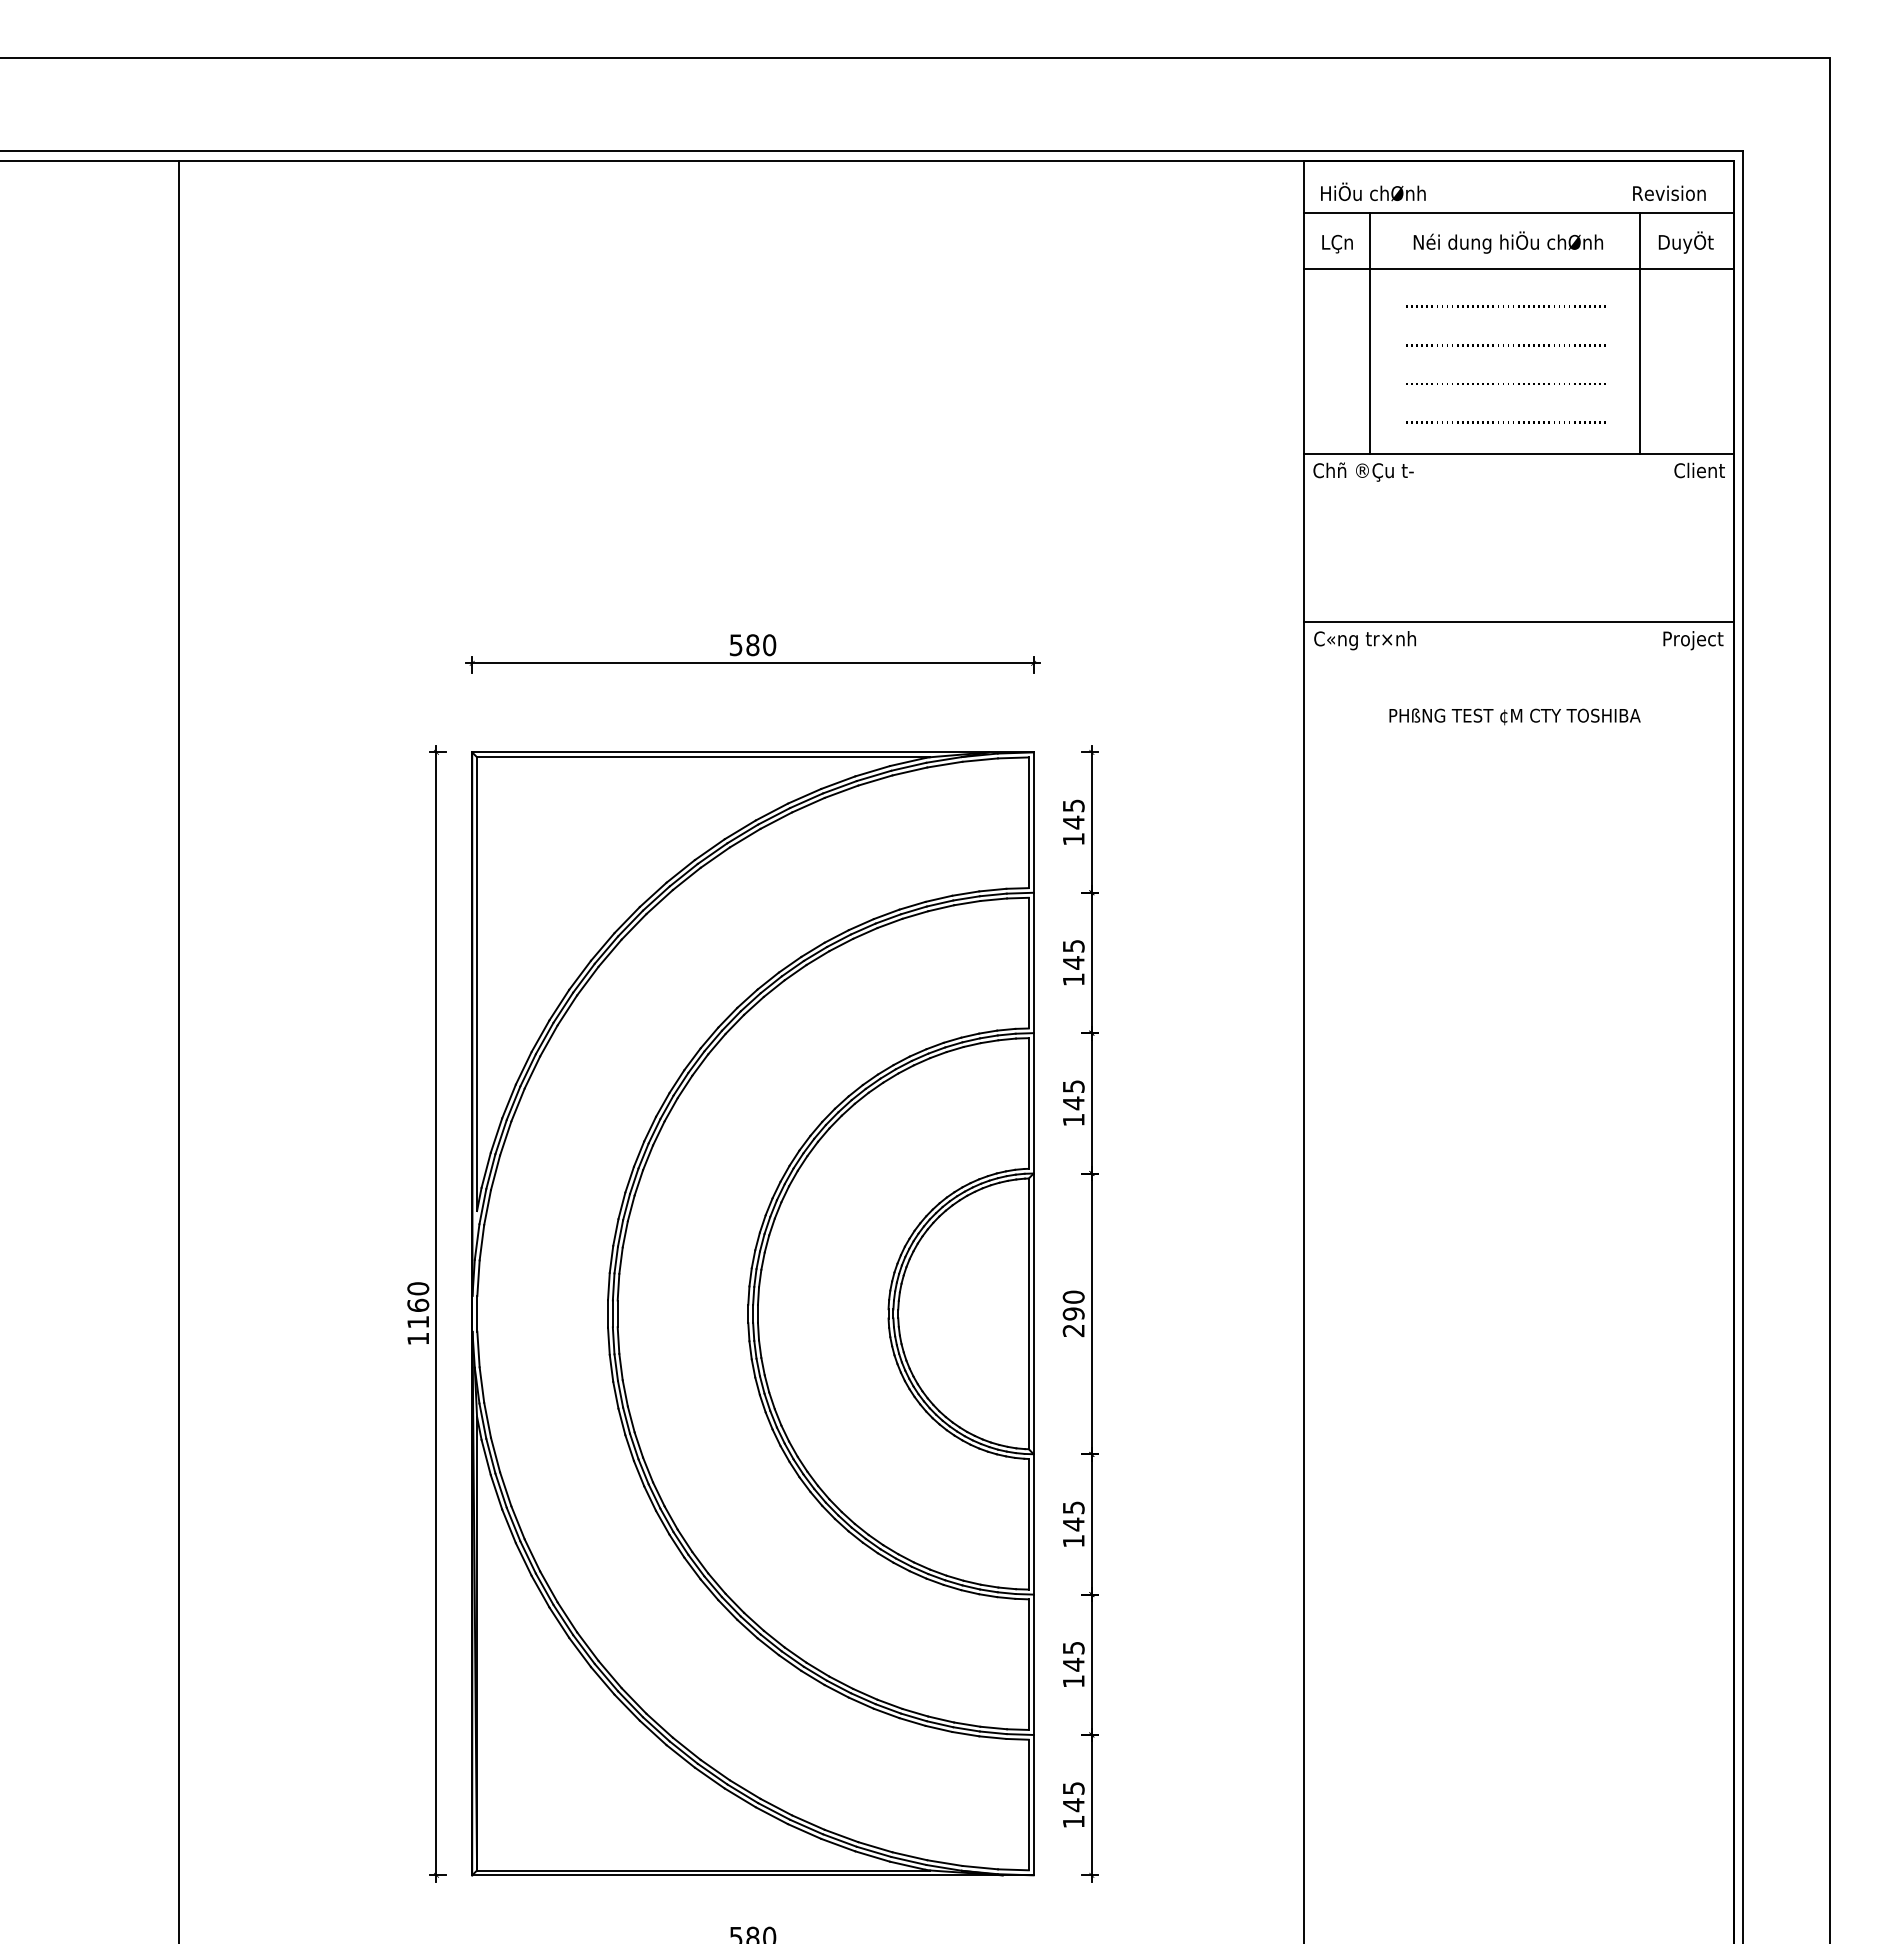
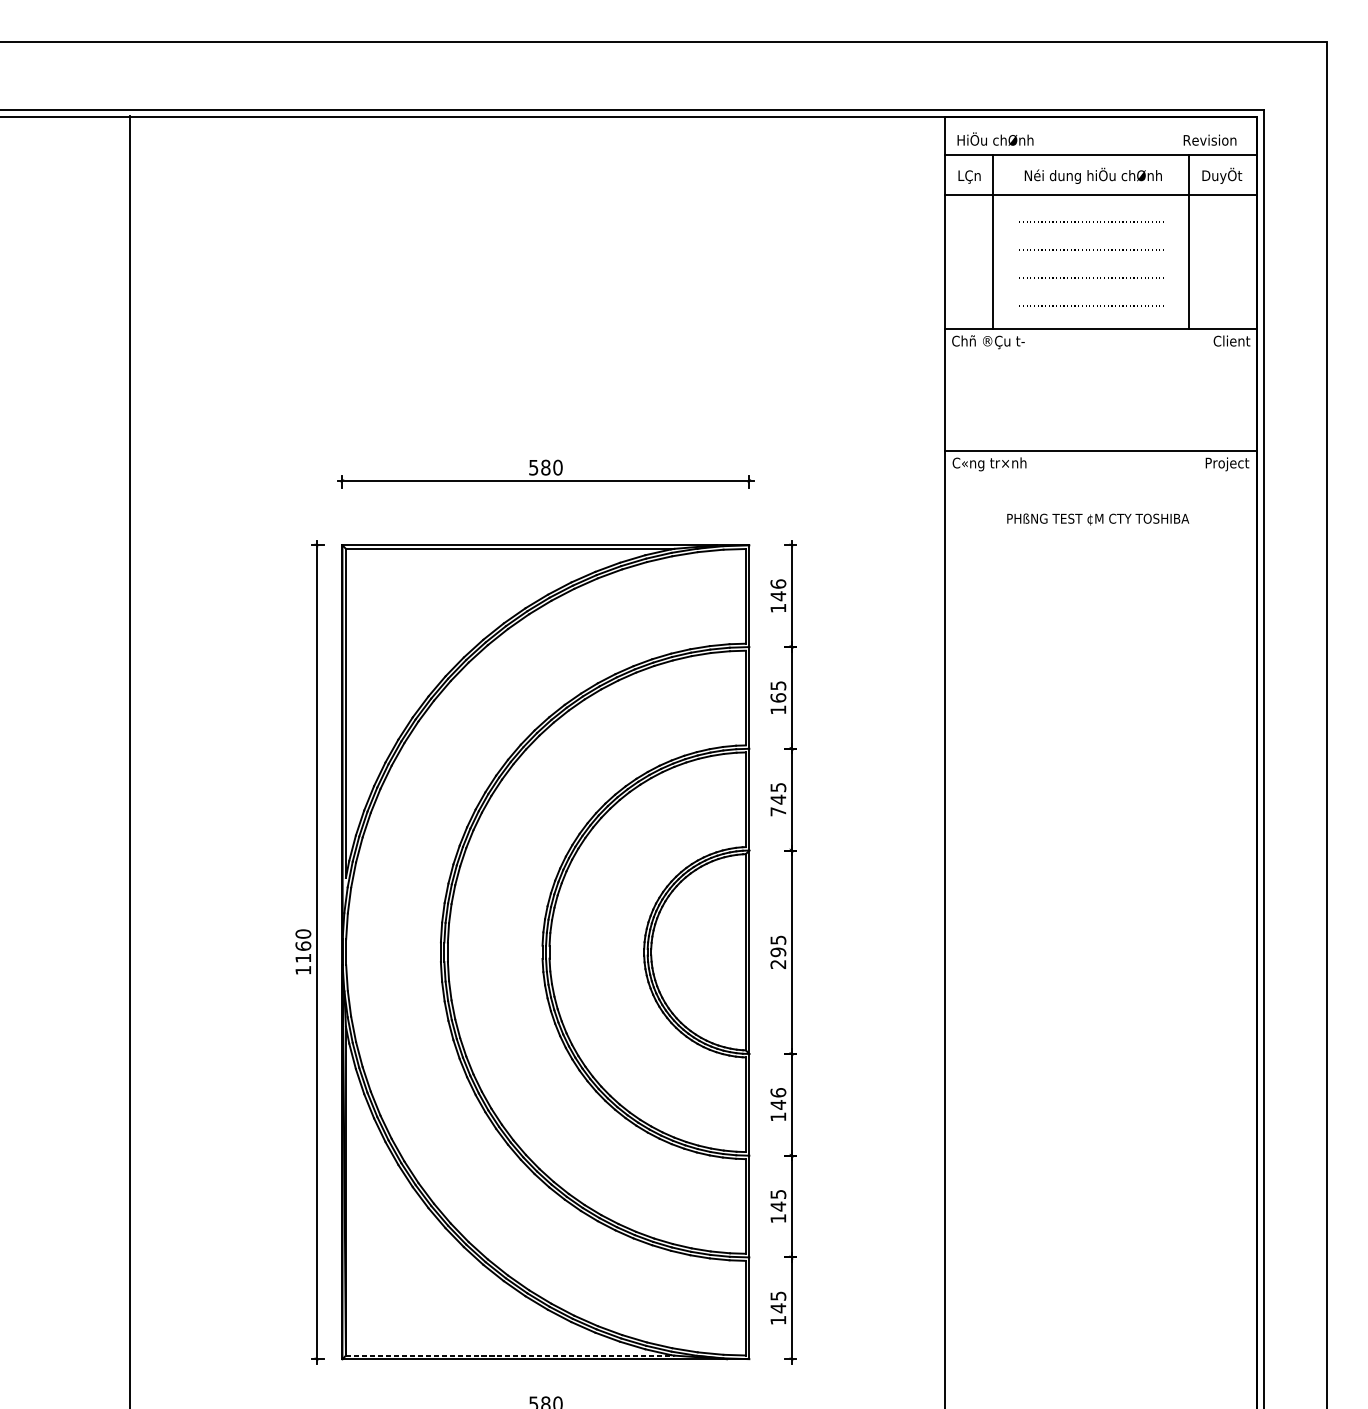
text: (1073, 805) -> (778, 583), 145 -> 146
text: (1073, 962) -> (778, 697), 145 -> 165
text: (1073, 1120) -> (778, 812), 145 -> 745
text: (1073, 1296) -> (778, 939), 290 -> 295
text: (1073, 1507) -> (778, 1092), 145 -> 146
line: (703, 1870) -> (510, 1355), solid -> dashed

